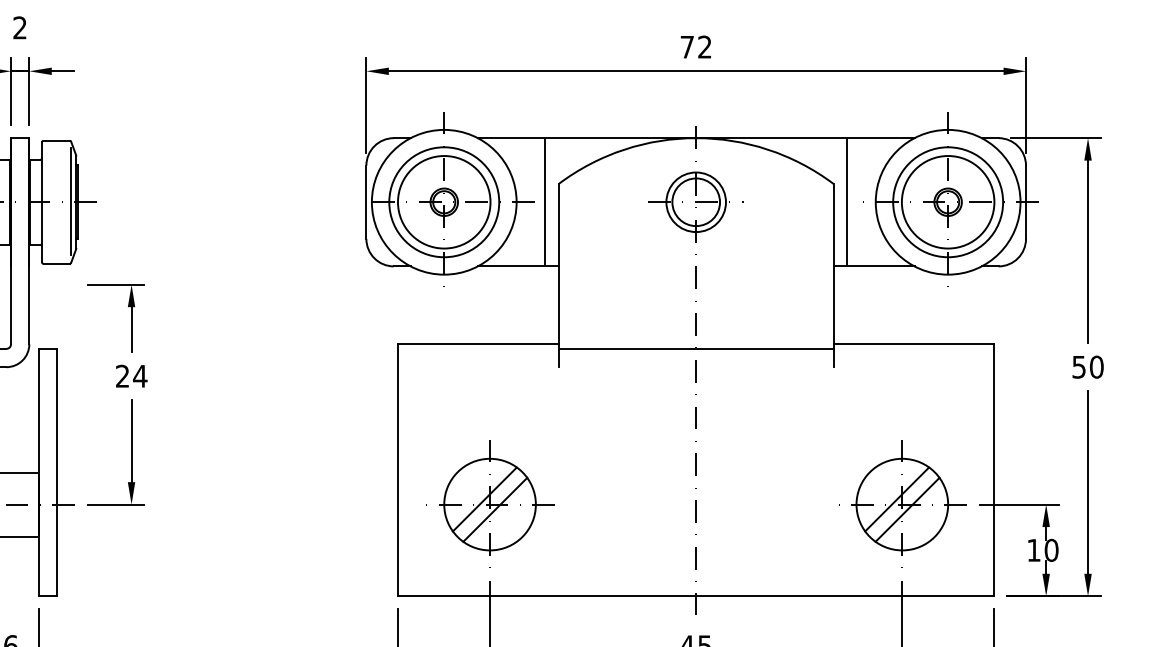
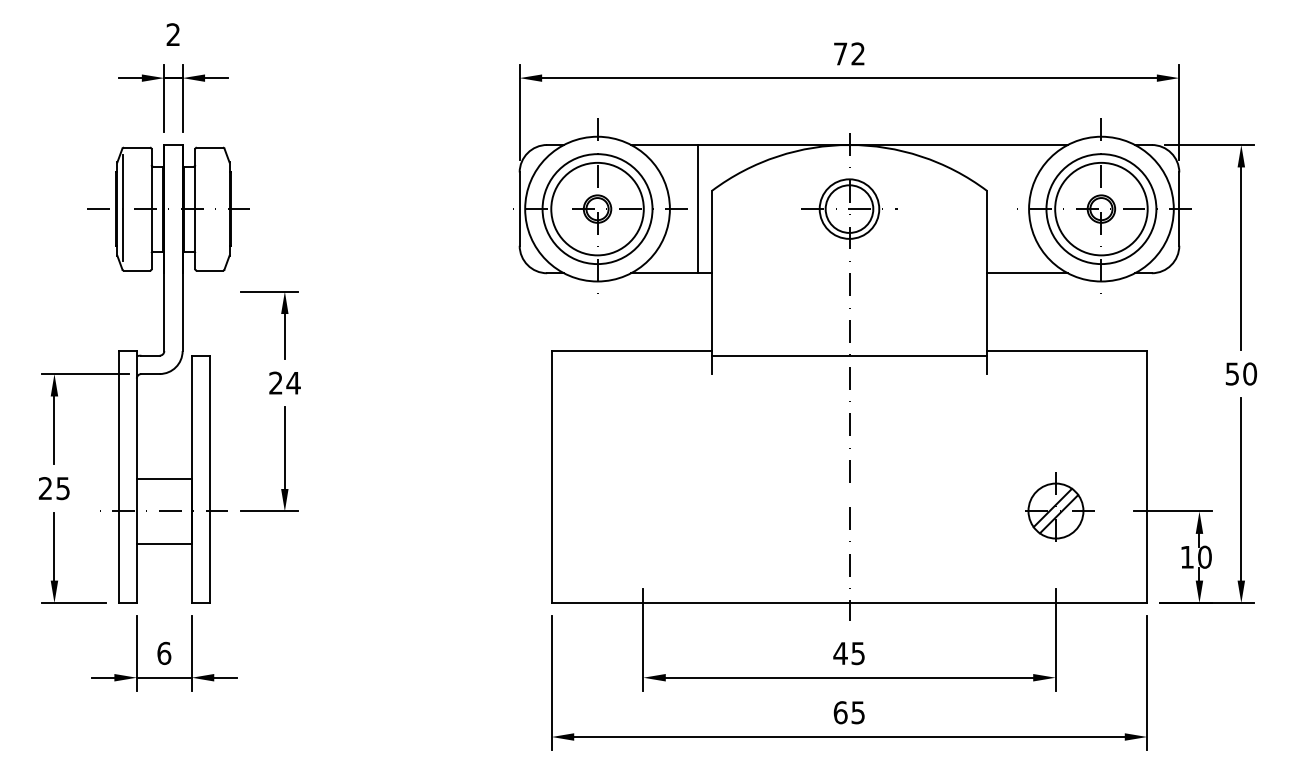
line: (70, 200) -> (223, 207), removed
line: (847, 202) -> (1000, 209), removed
part: (490, 503) -> (643, 510), removed
part: (903, 503) -> (1056, 510), size x0.6

